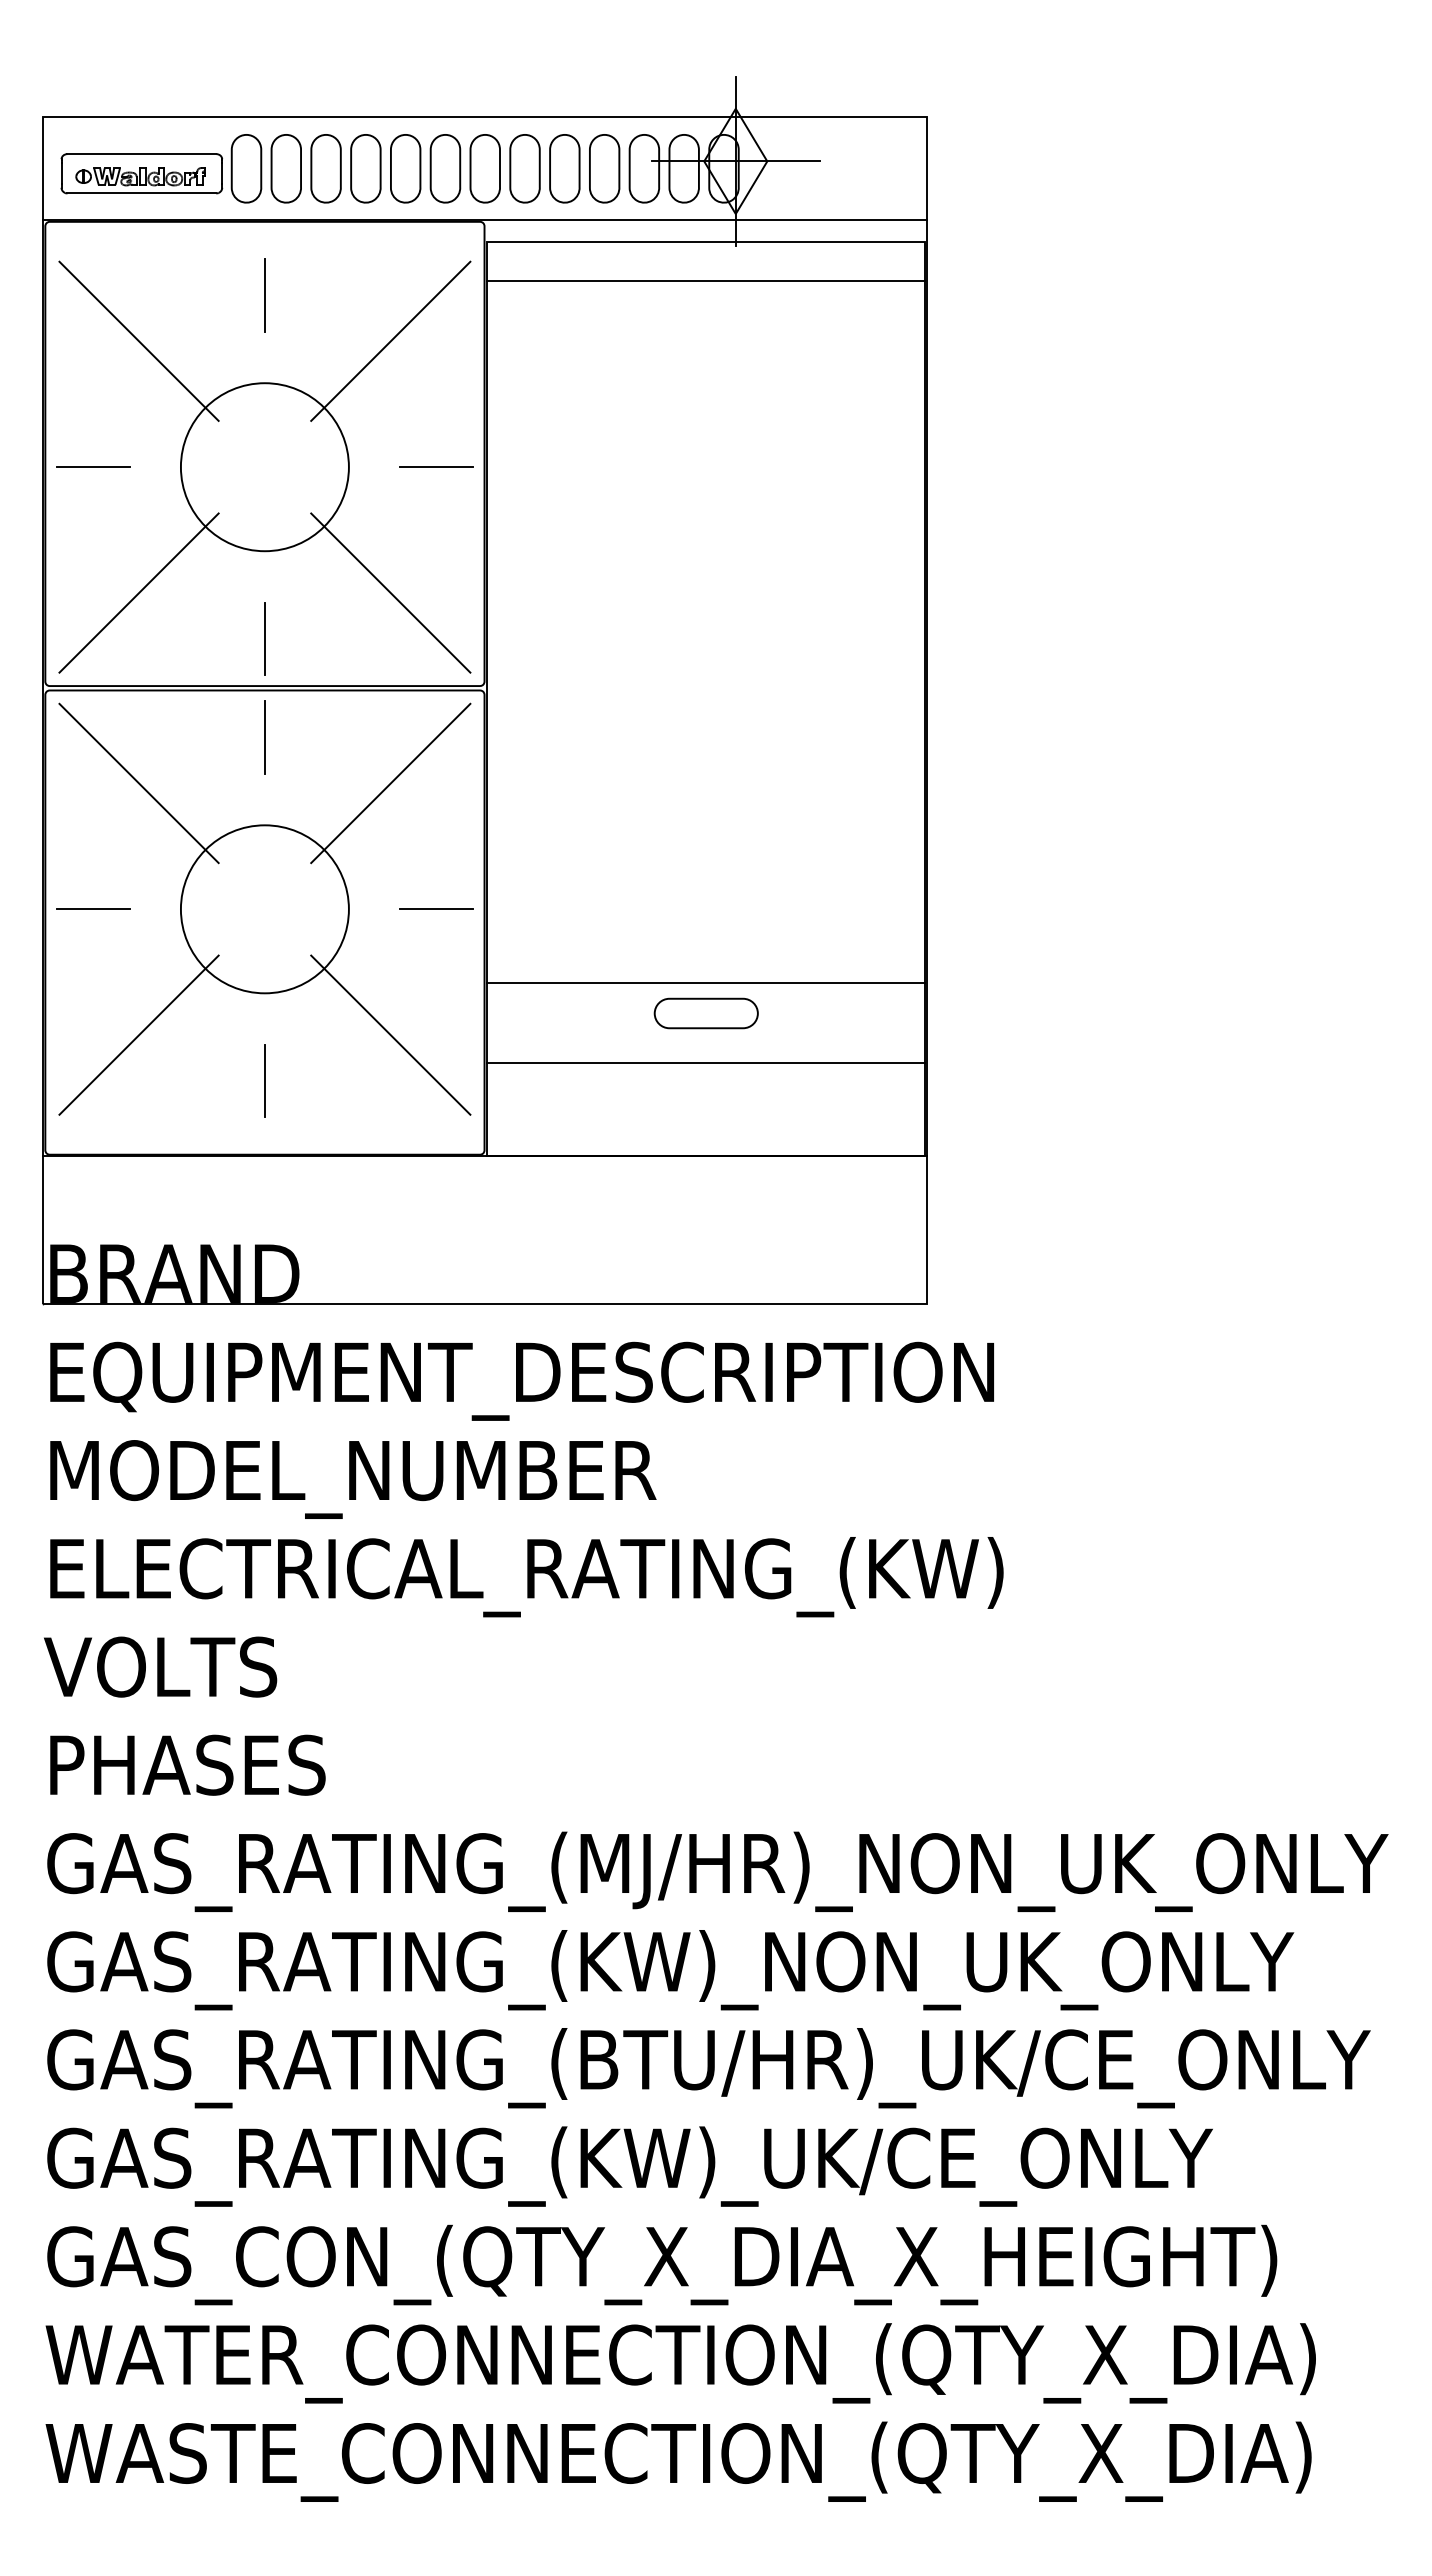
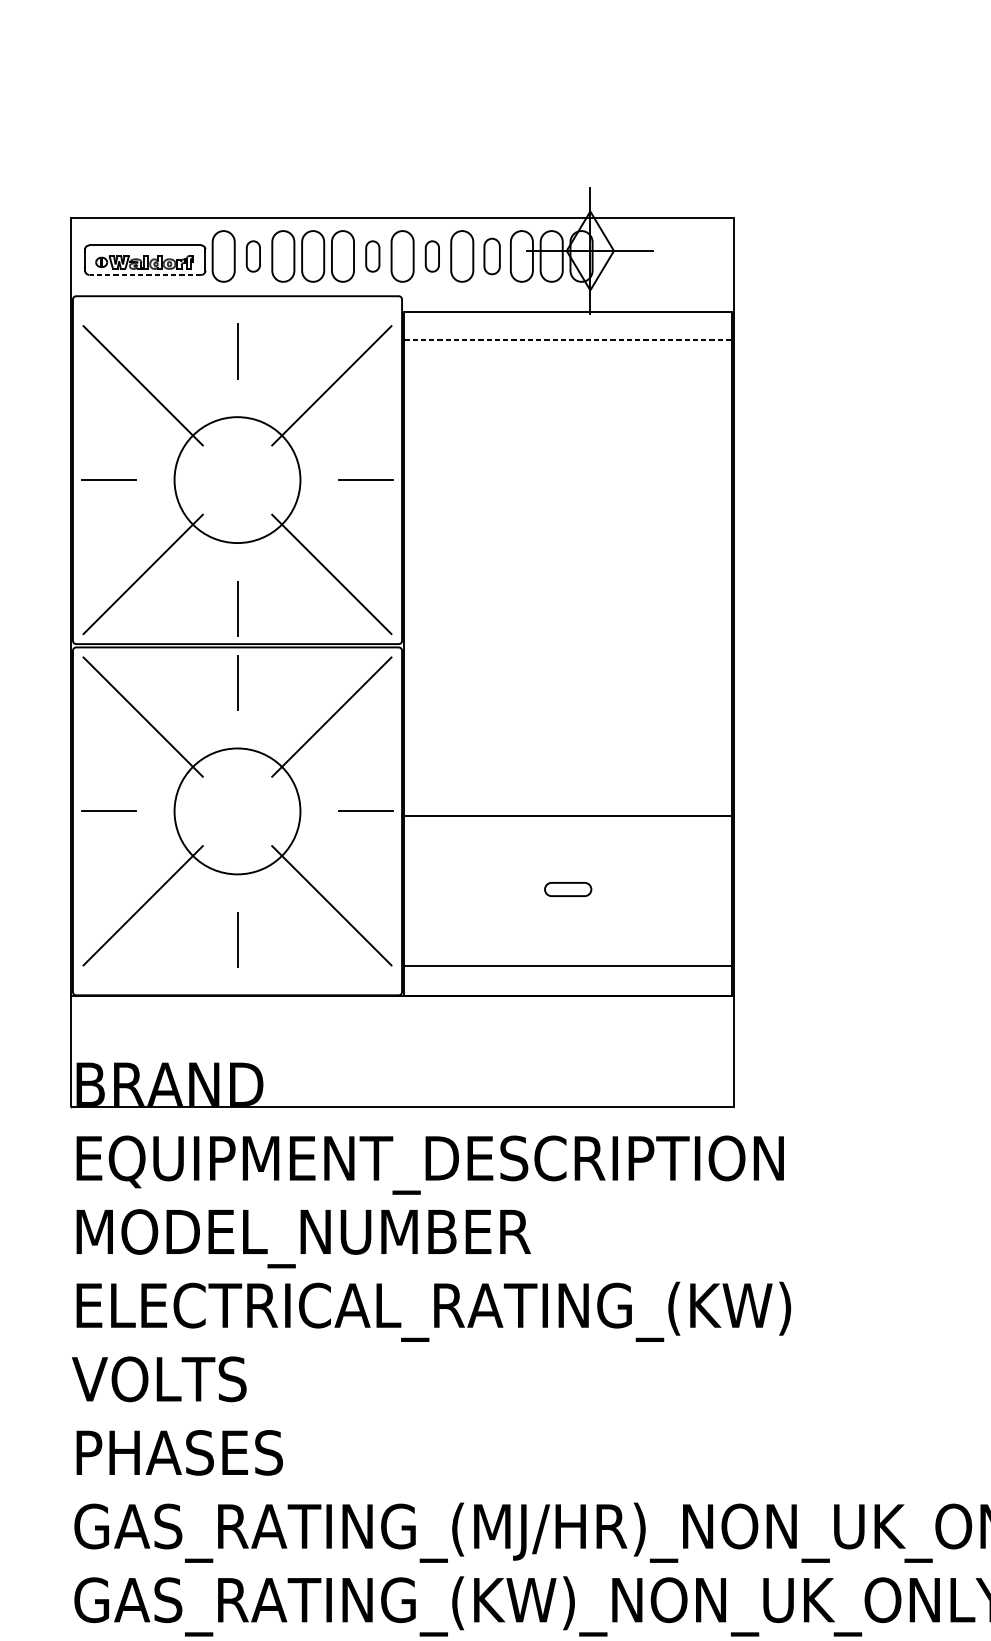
part: (285, 168) -> (252, 256), size x0.6
part: (445, 168) -> (372, 256), size x0.6
part: (524, 168) -> (432, 256), size x0.6
part: (604, 168) -> (491, 256), size x0.7
line: (141, 193) -> (145, 274), solid -> dashed
line: (485, 220) -> (402, 295), removed
line: (706, 280) -> (568, 340), solid -> dashed
line: (706, 983) -> (568, 816), moved
part: (705, 1013) -> (567, 889), size x0.6
line: (706, 1063) -> (568, 965), moved

